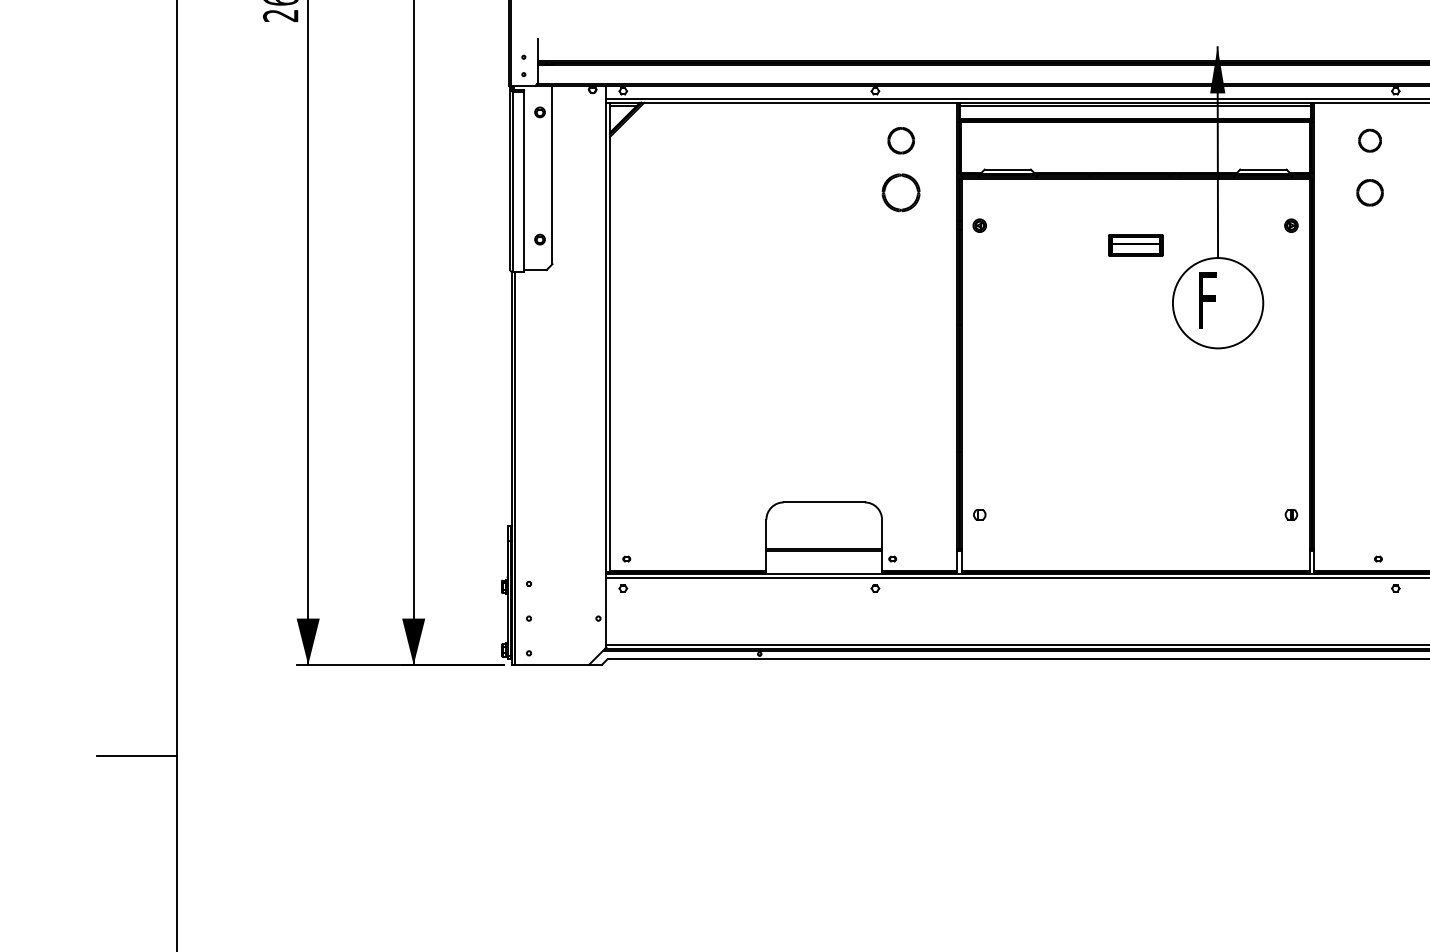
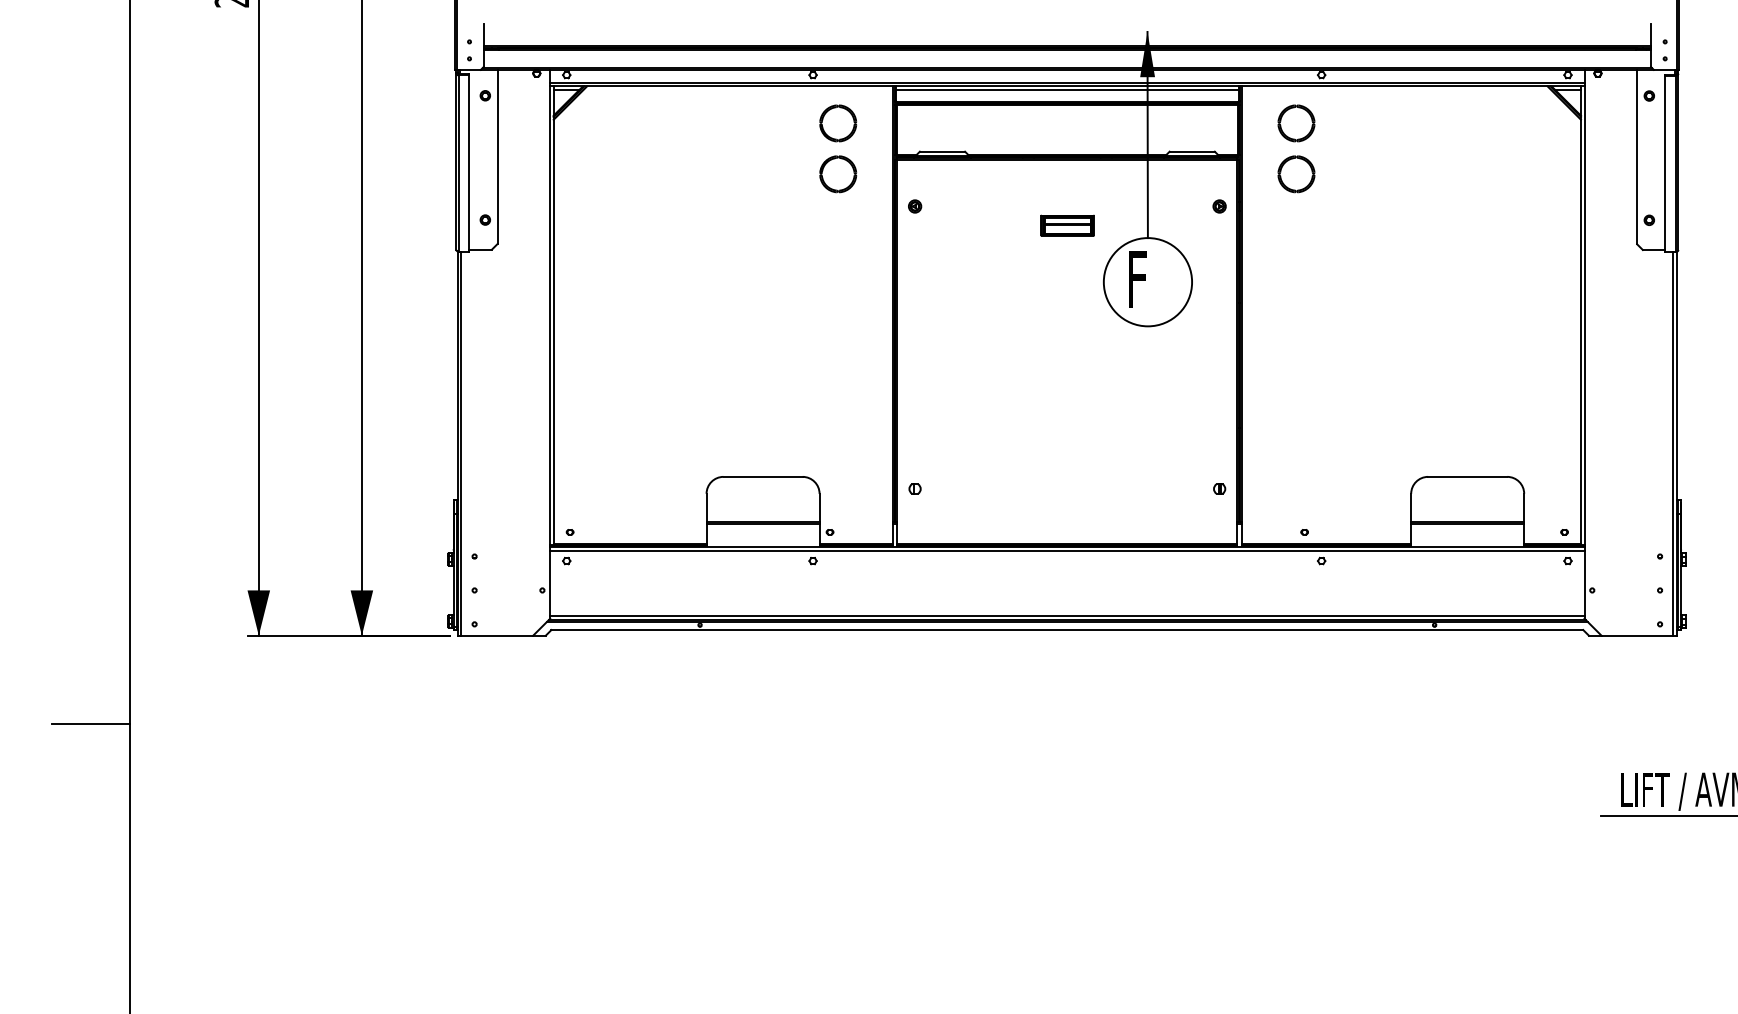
part: (901, 140) -> (838, 123), size x1.43
part: (1370, 140) -> (1296, 123), size x1.67
part: (1370, 192) -> (1296, 174), size x1.43

